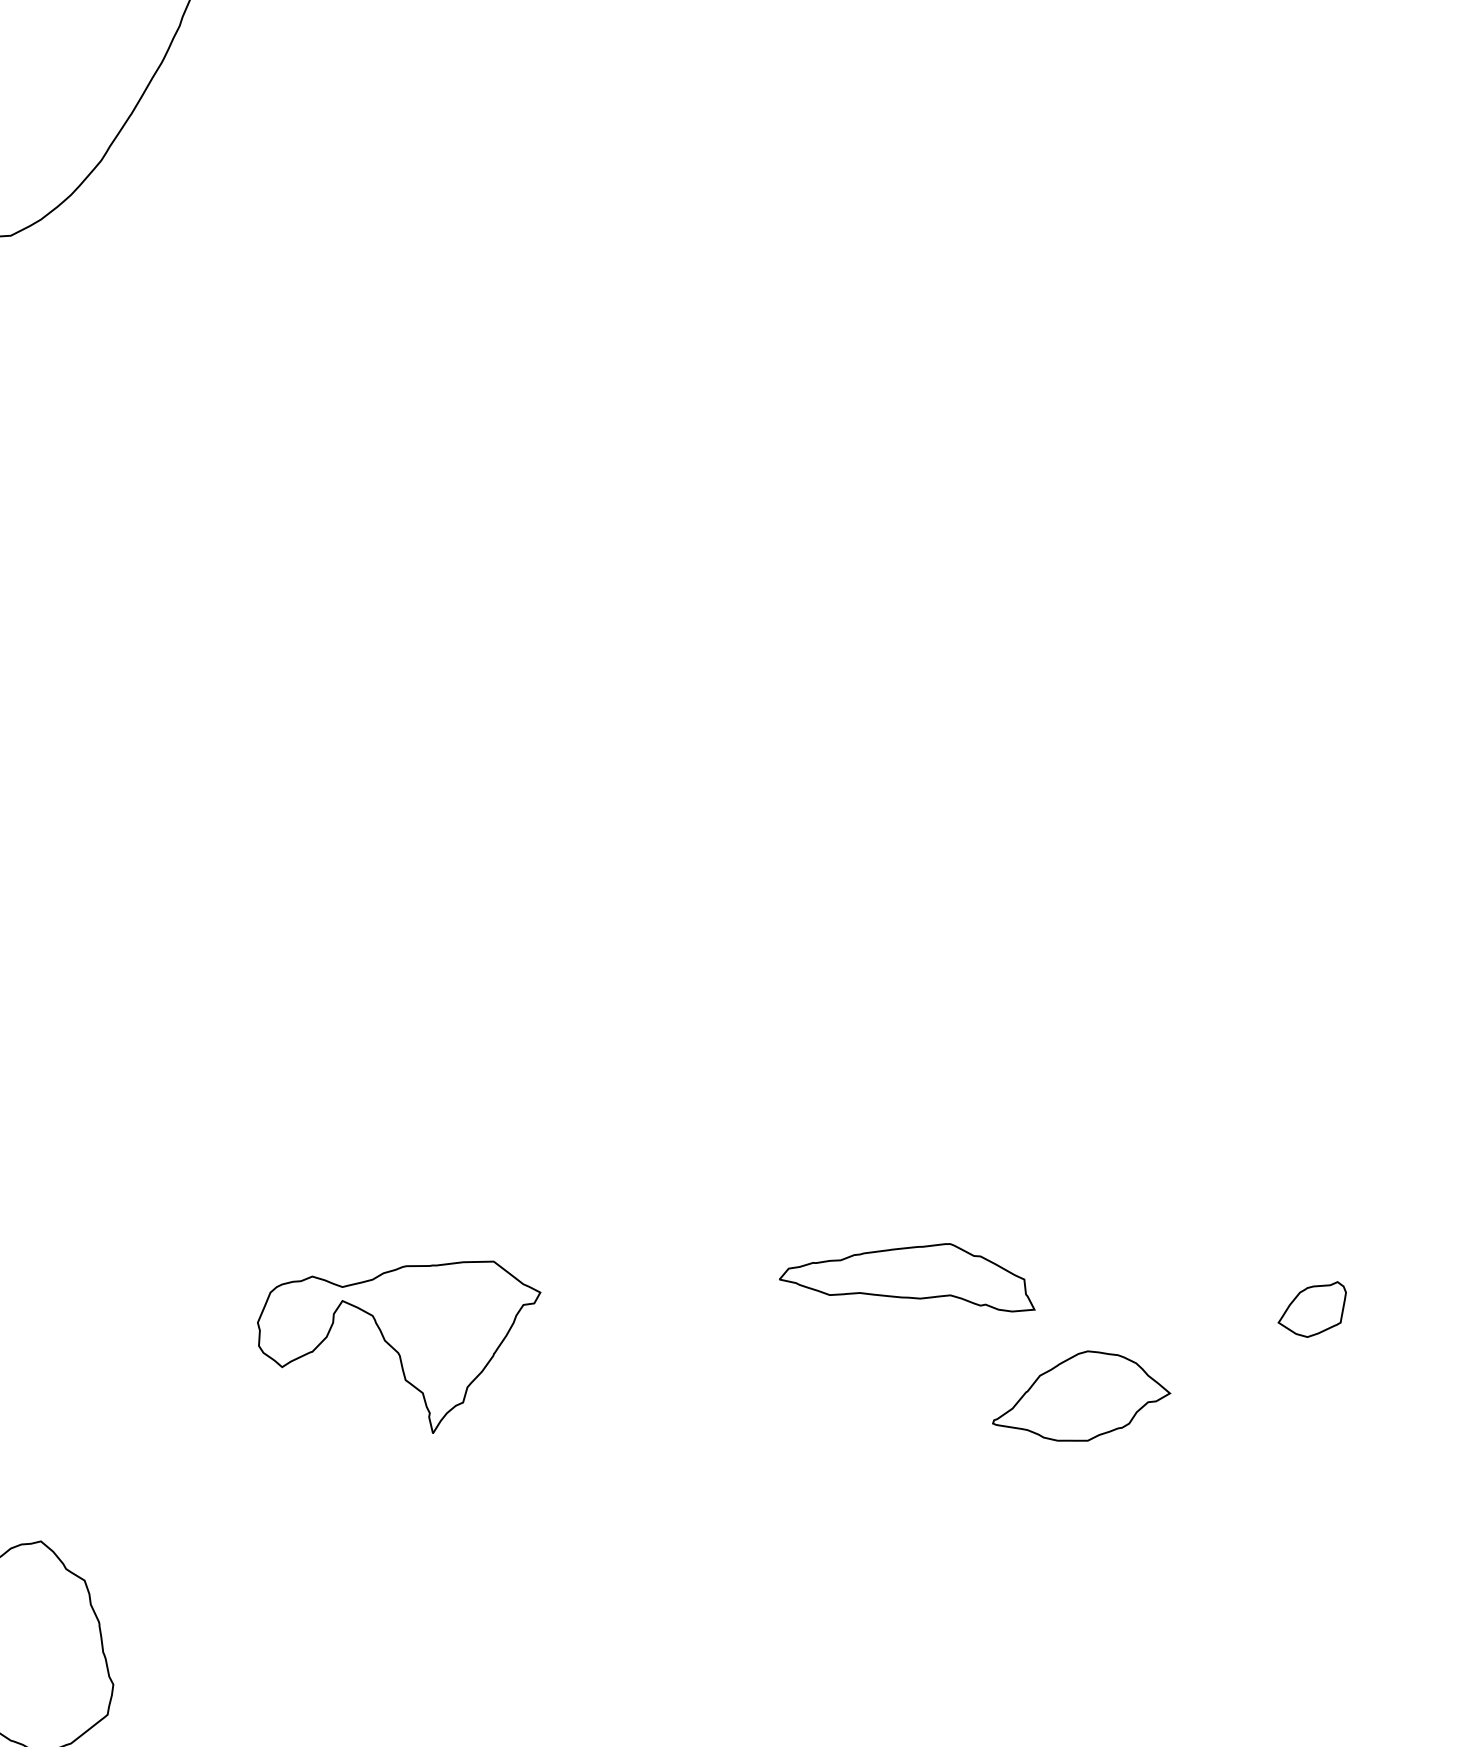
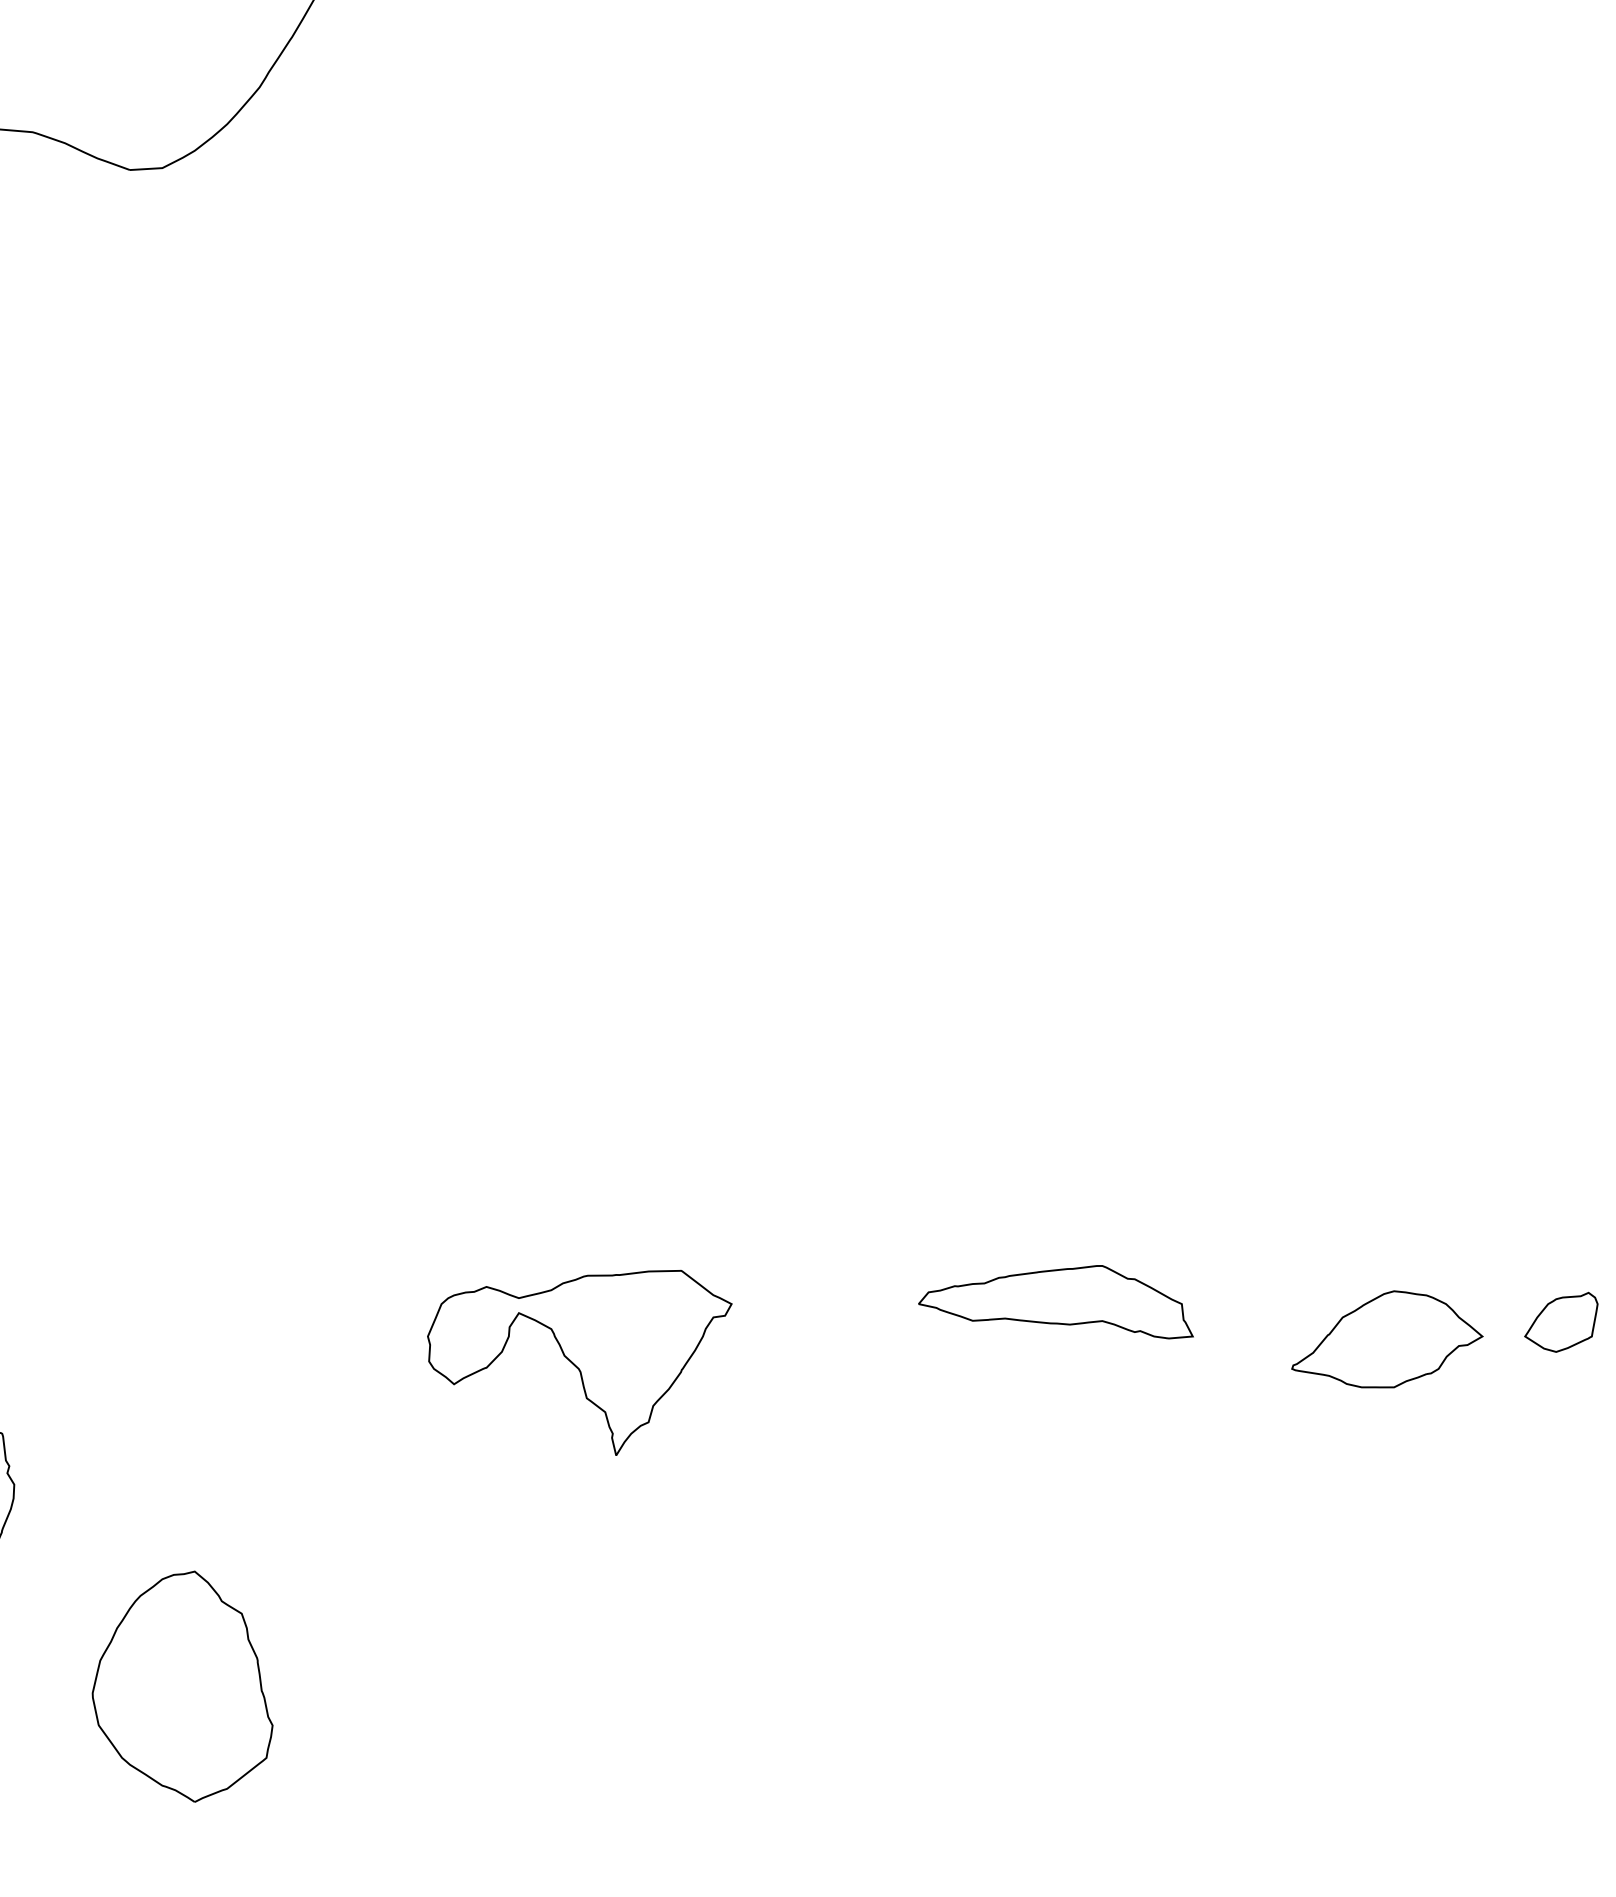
part: (906, 1278) -> (1055, 1302), moved
part: (1081, 1396) -> (1387, 1339), moved

